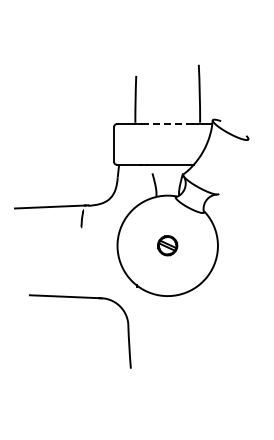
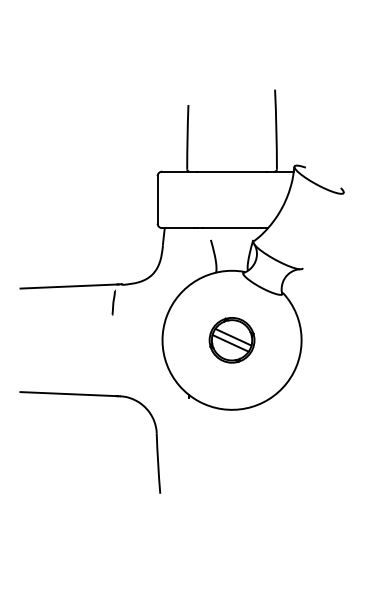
line: (168, 124) -> (233, 172), dashed -> solid
part: (167, 245) -> (231, 339), size x1.67
part: (80, 298) -> (90, 396), moved

